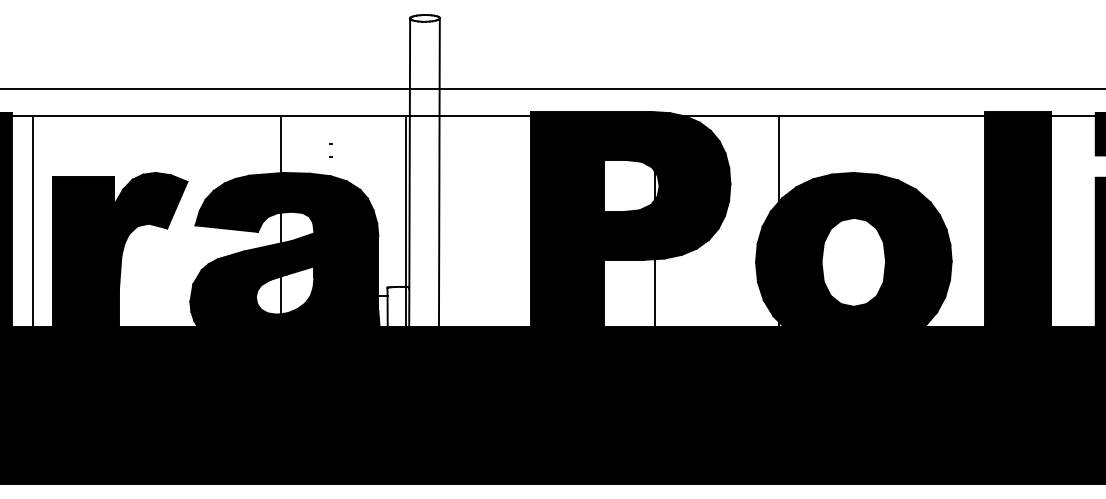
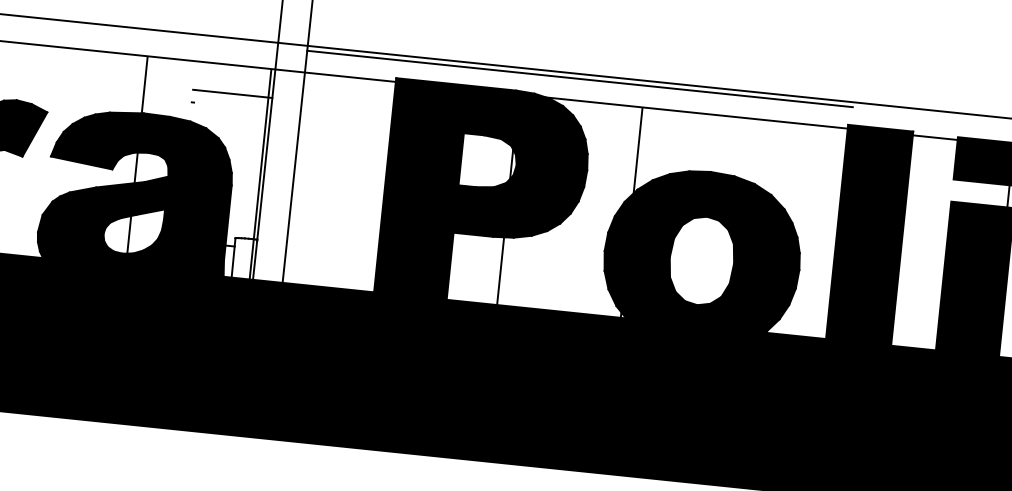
line: (713, 93) -> (579, 78), added
line: (370, 144) -> (233, 94), added

